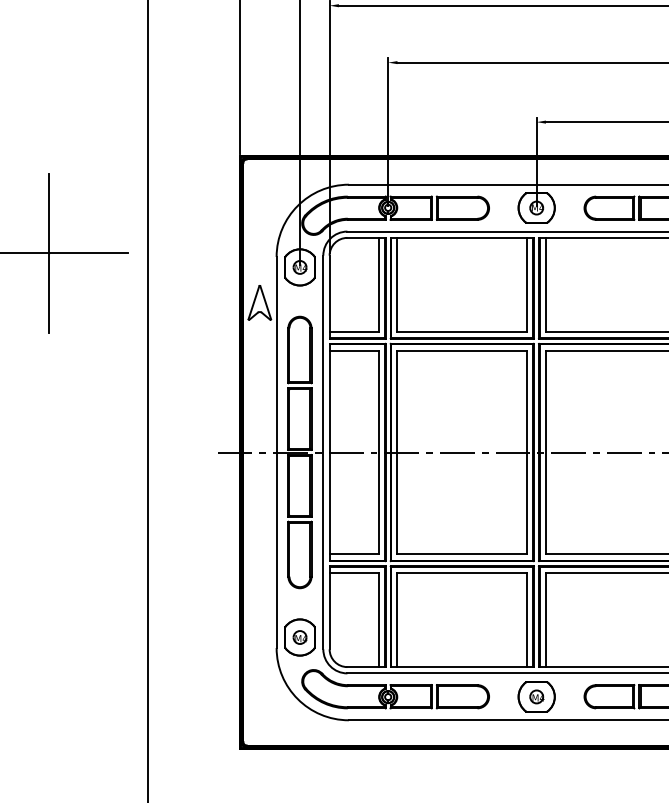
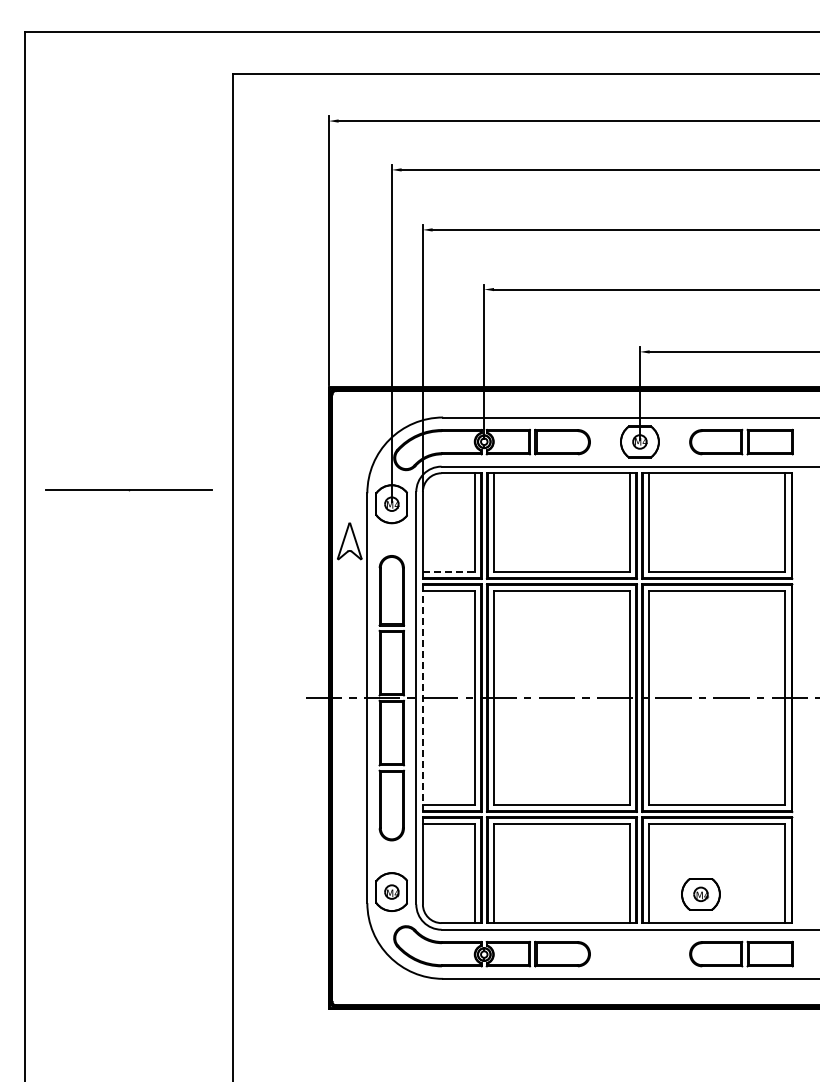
line: (48, 253) -> (128, 489), removed
line: (354, 331) -> (448, 571), solid -> dashed
line: (329, 452) -> (422, 698), solid -> dashed
part: (536, 697) -> (700, 894), moved

